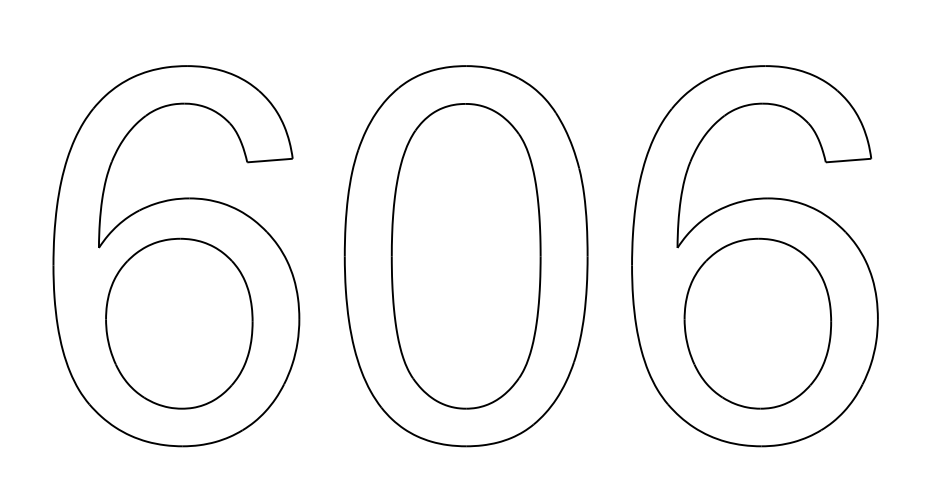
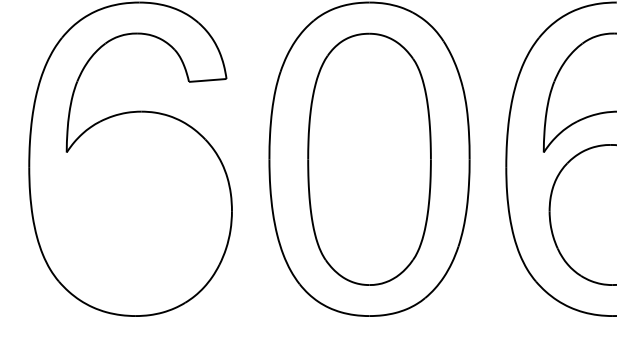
part: (179, 323) -> (133, 214), removed

